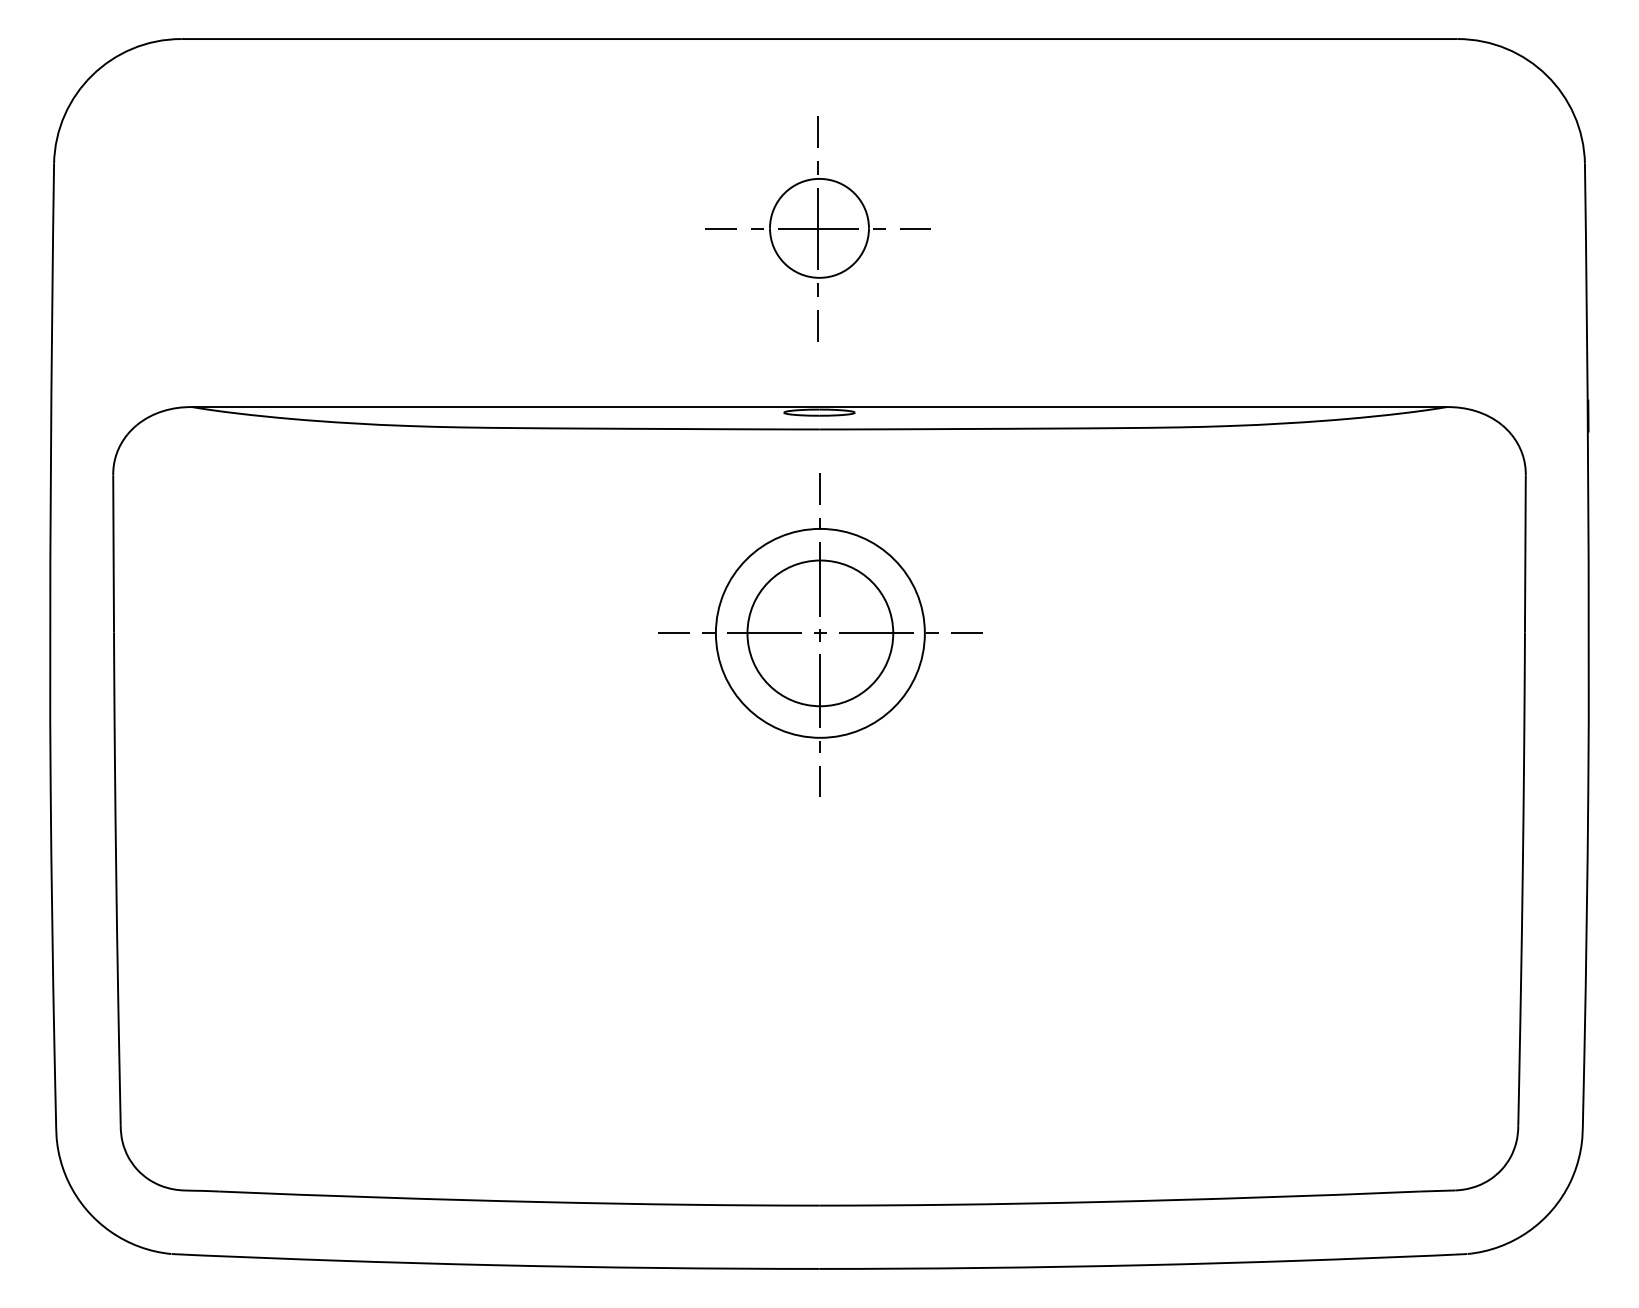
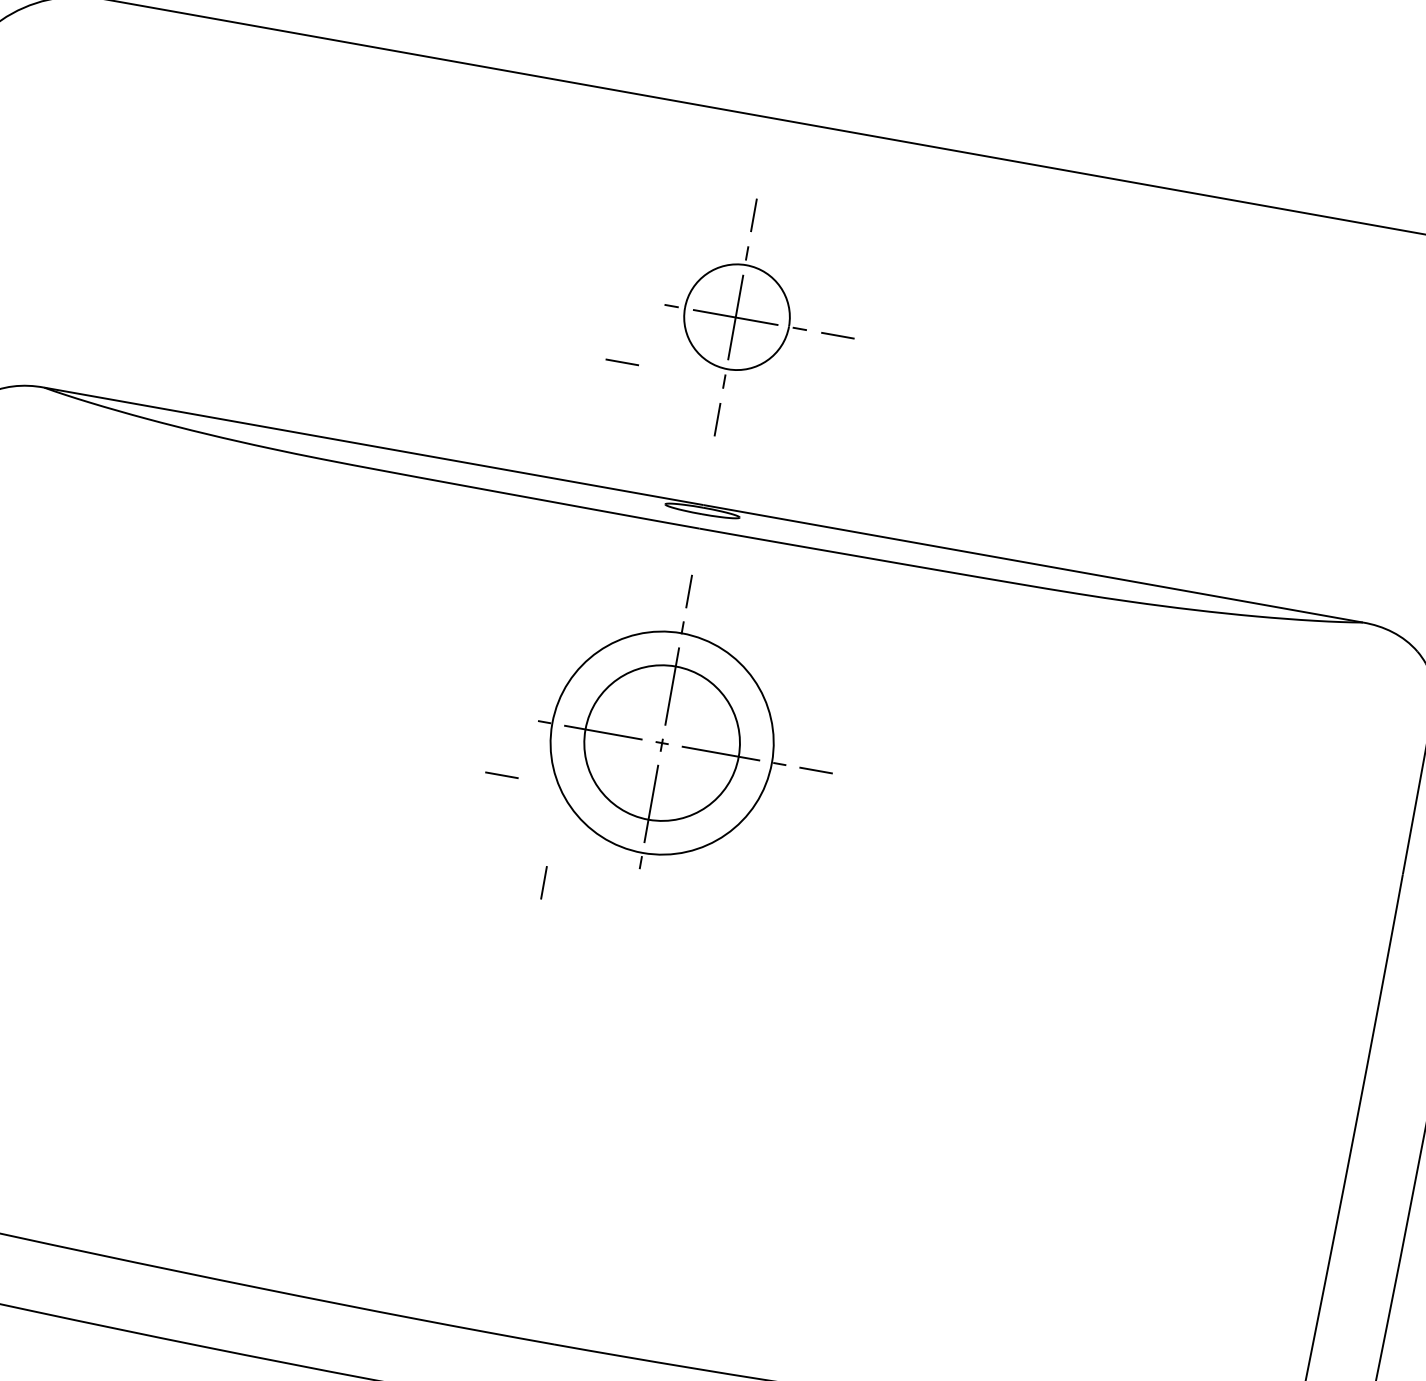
line: (720, 228) -> (621, 361), moved
line: (673, 632) -> (501, 774), moved
line: (819, 781) -> (543, 882), moved

